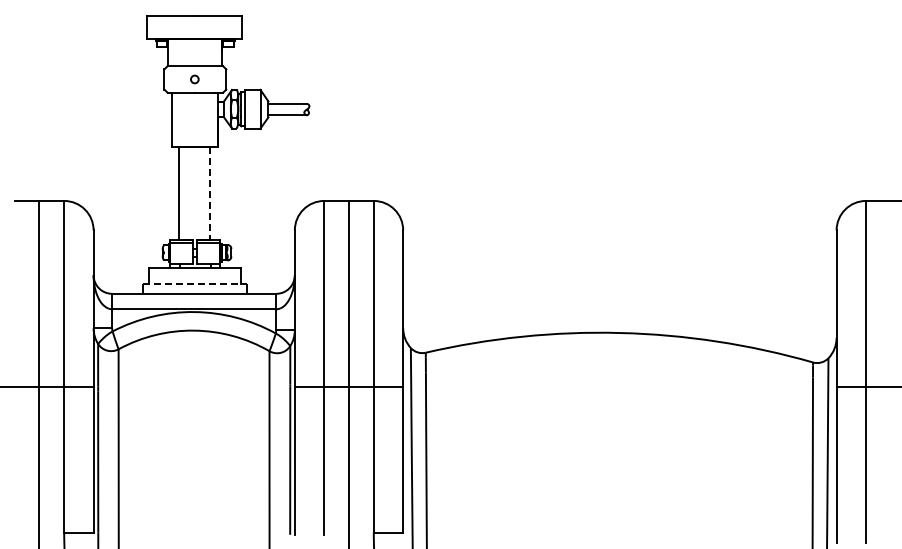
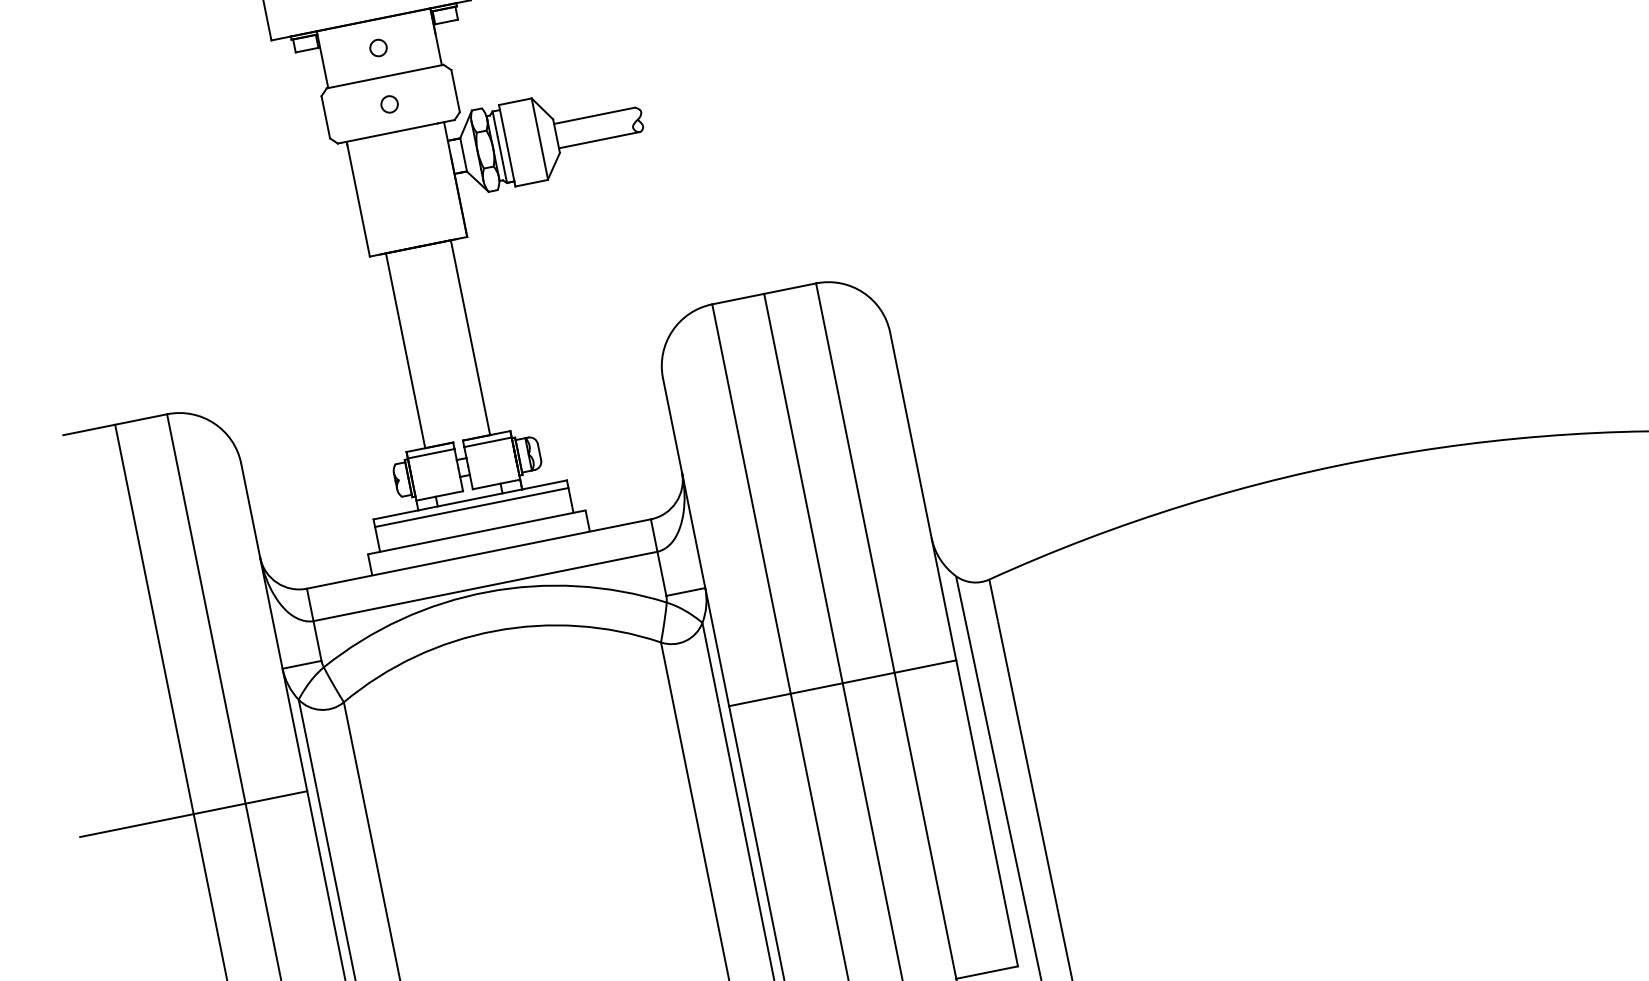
circle: (194, 52) -> (377, 47), added
line: (210, 194) -> (471, 338), dashed -> solid
line: (195, 271) -> (472, 506), added
line: (195, 283) -> (477, 531), dashed -> solid

